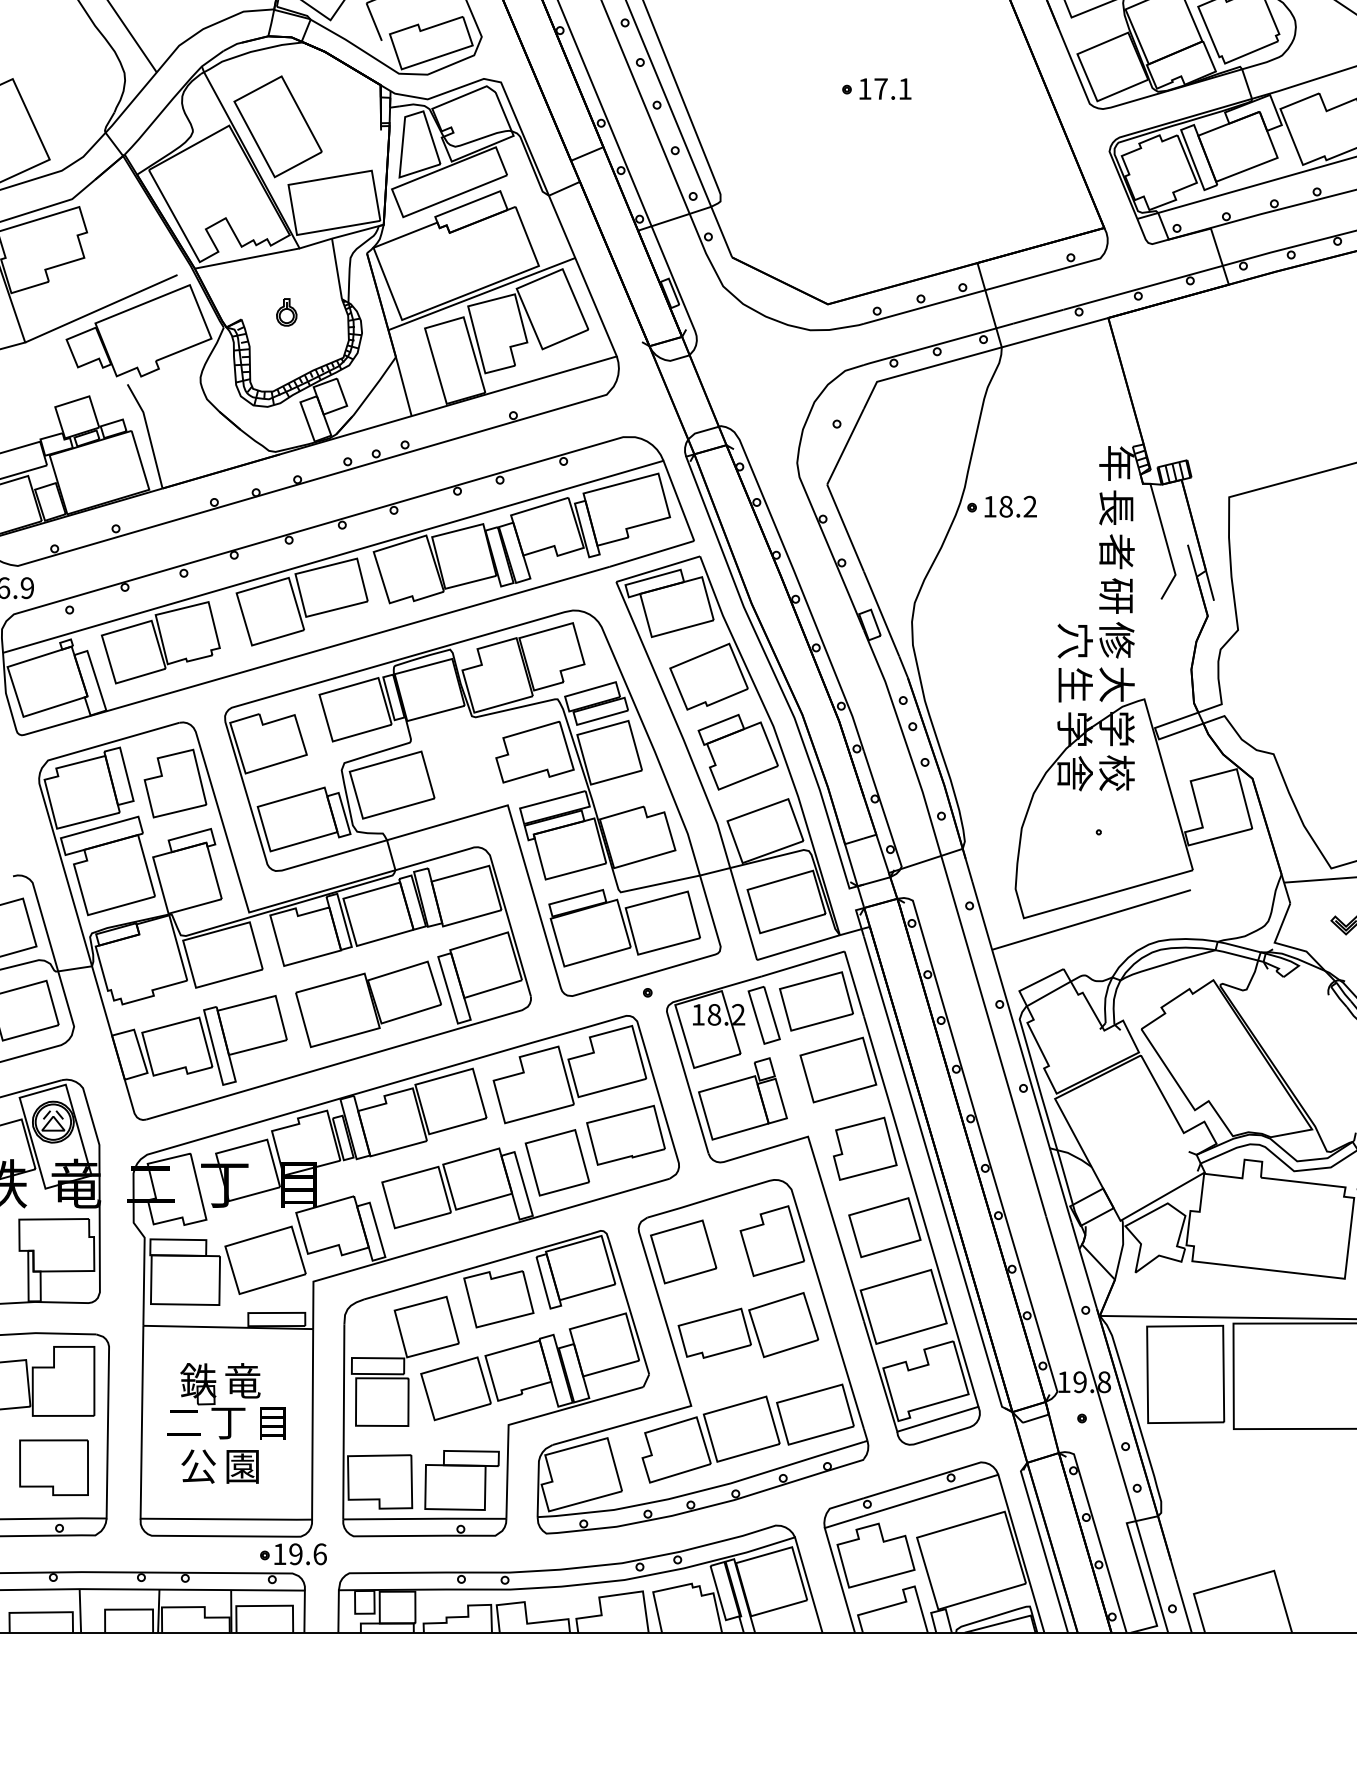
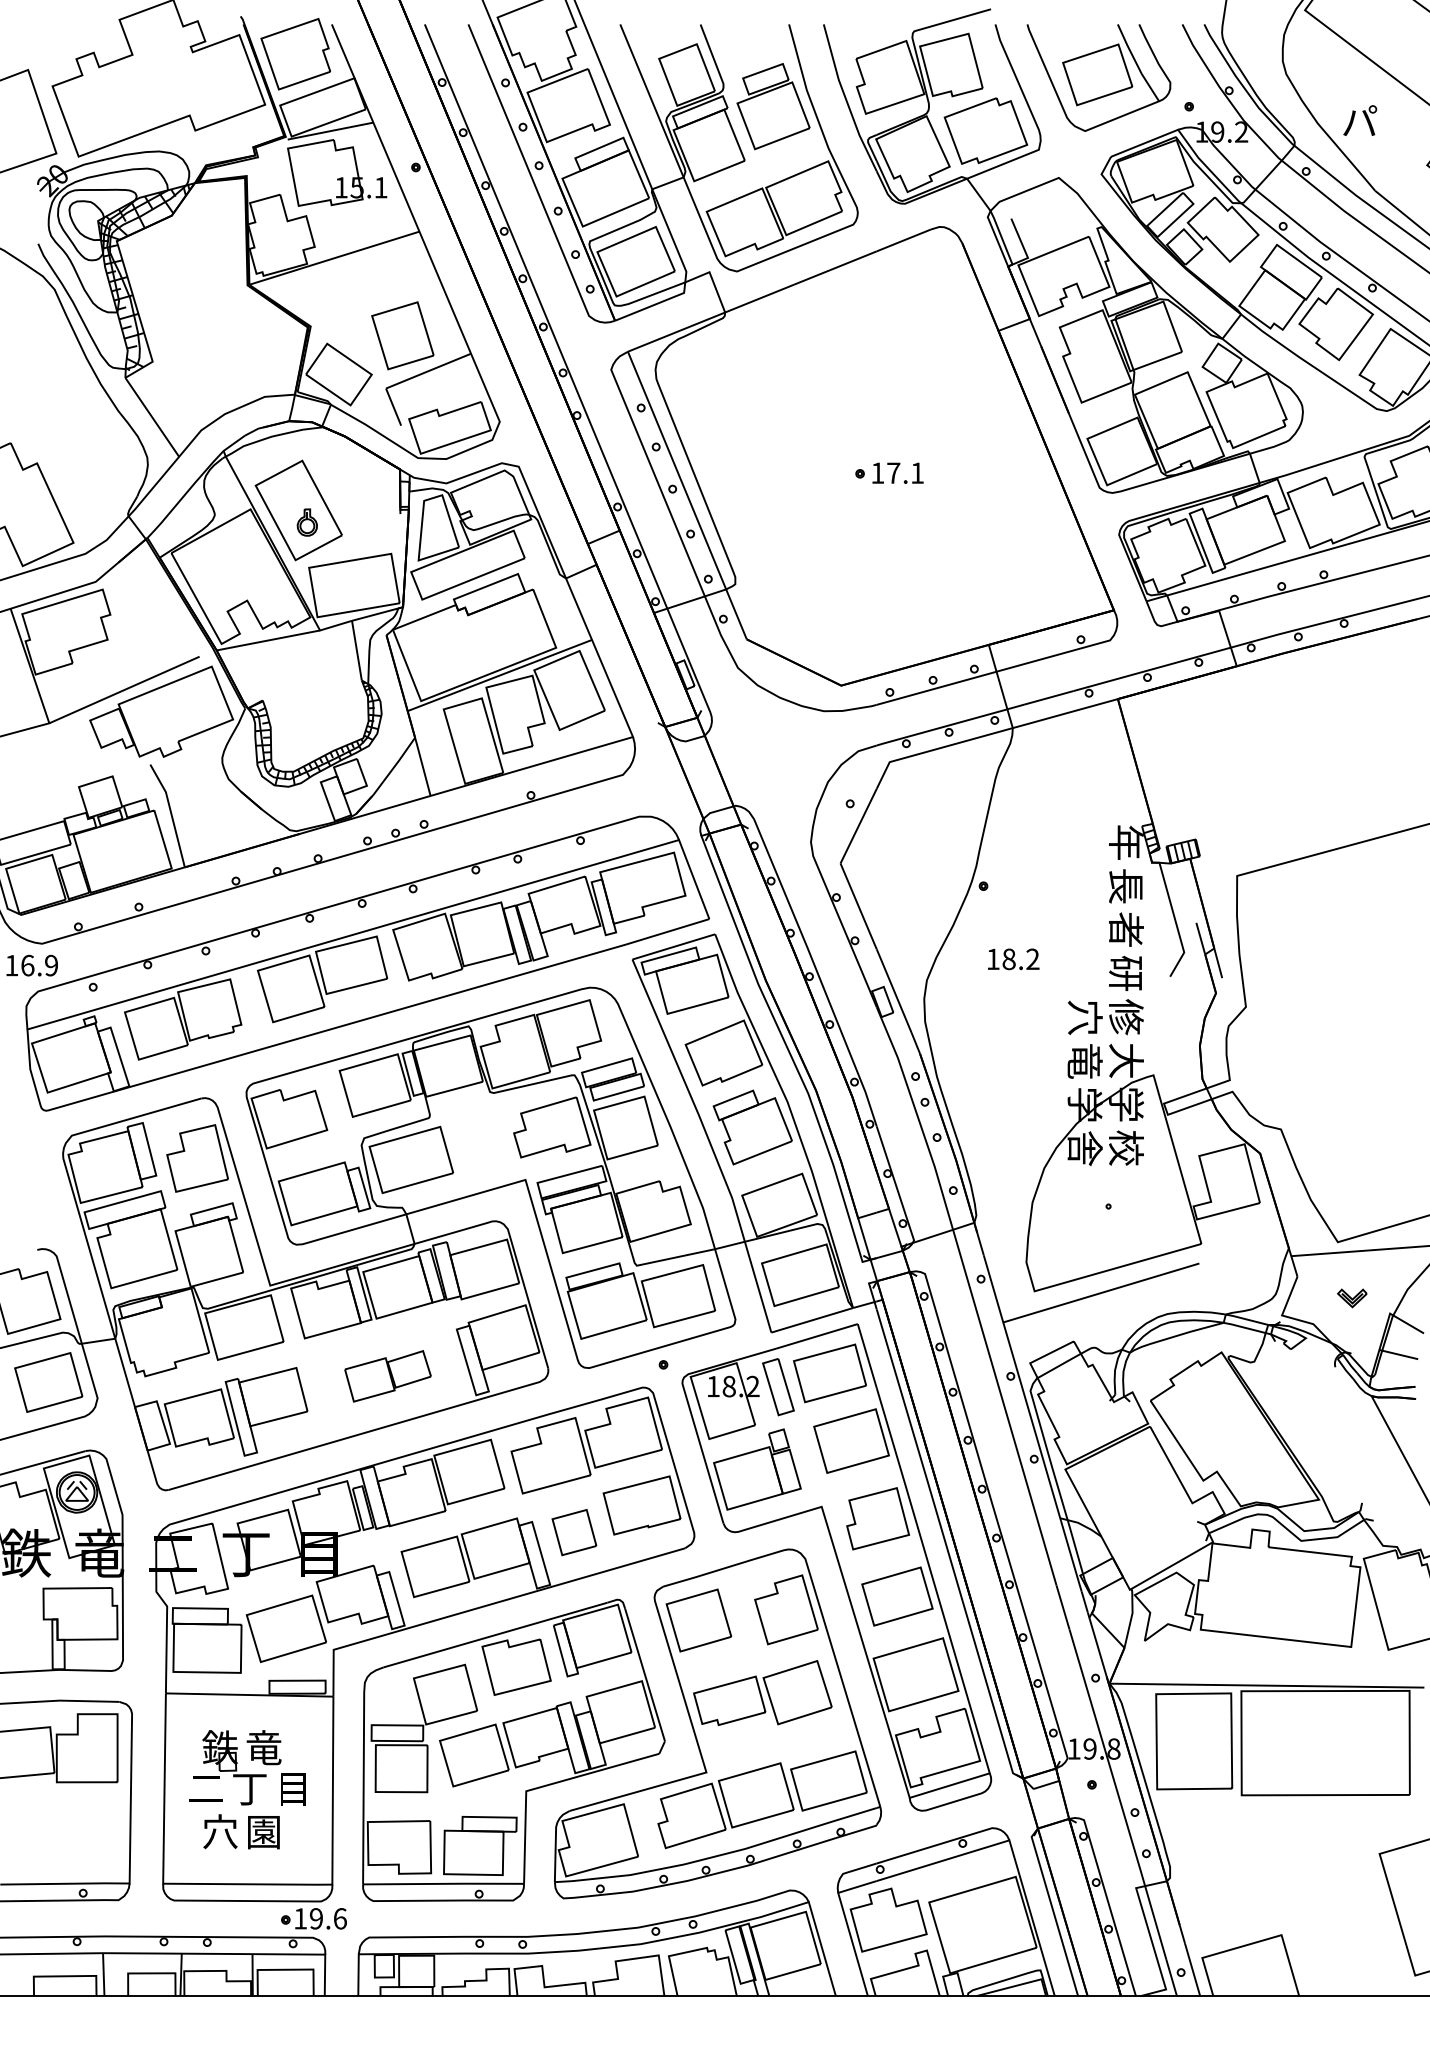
part: (285, 312) -> (306, 522), moved
text: (1010, 506) -> (1013, 959), moved
text: (1074, 685) -> (1084, 1061), 生 -> 竜
part: (367, 1004) -> (387, 1376), size x0.6
part: (557, 1162) -> (574, 1532), size x0.7
text: (198, 1465) -> (220, 1831), 公 -> 穴
part: (53, 1467) -> (77, 1833), removed

